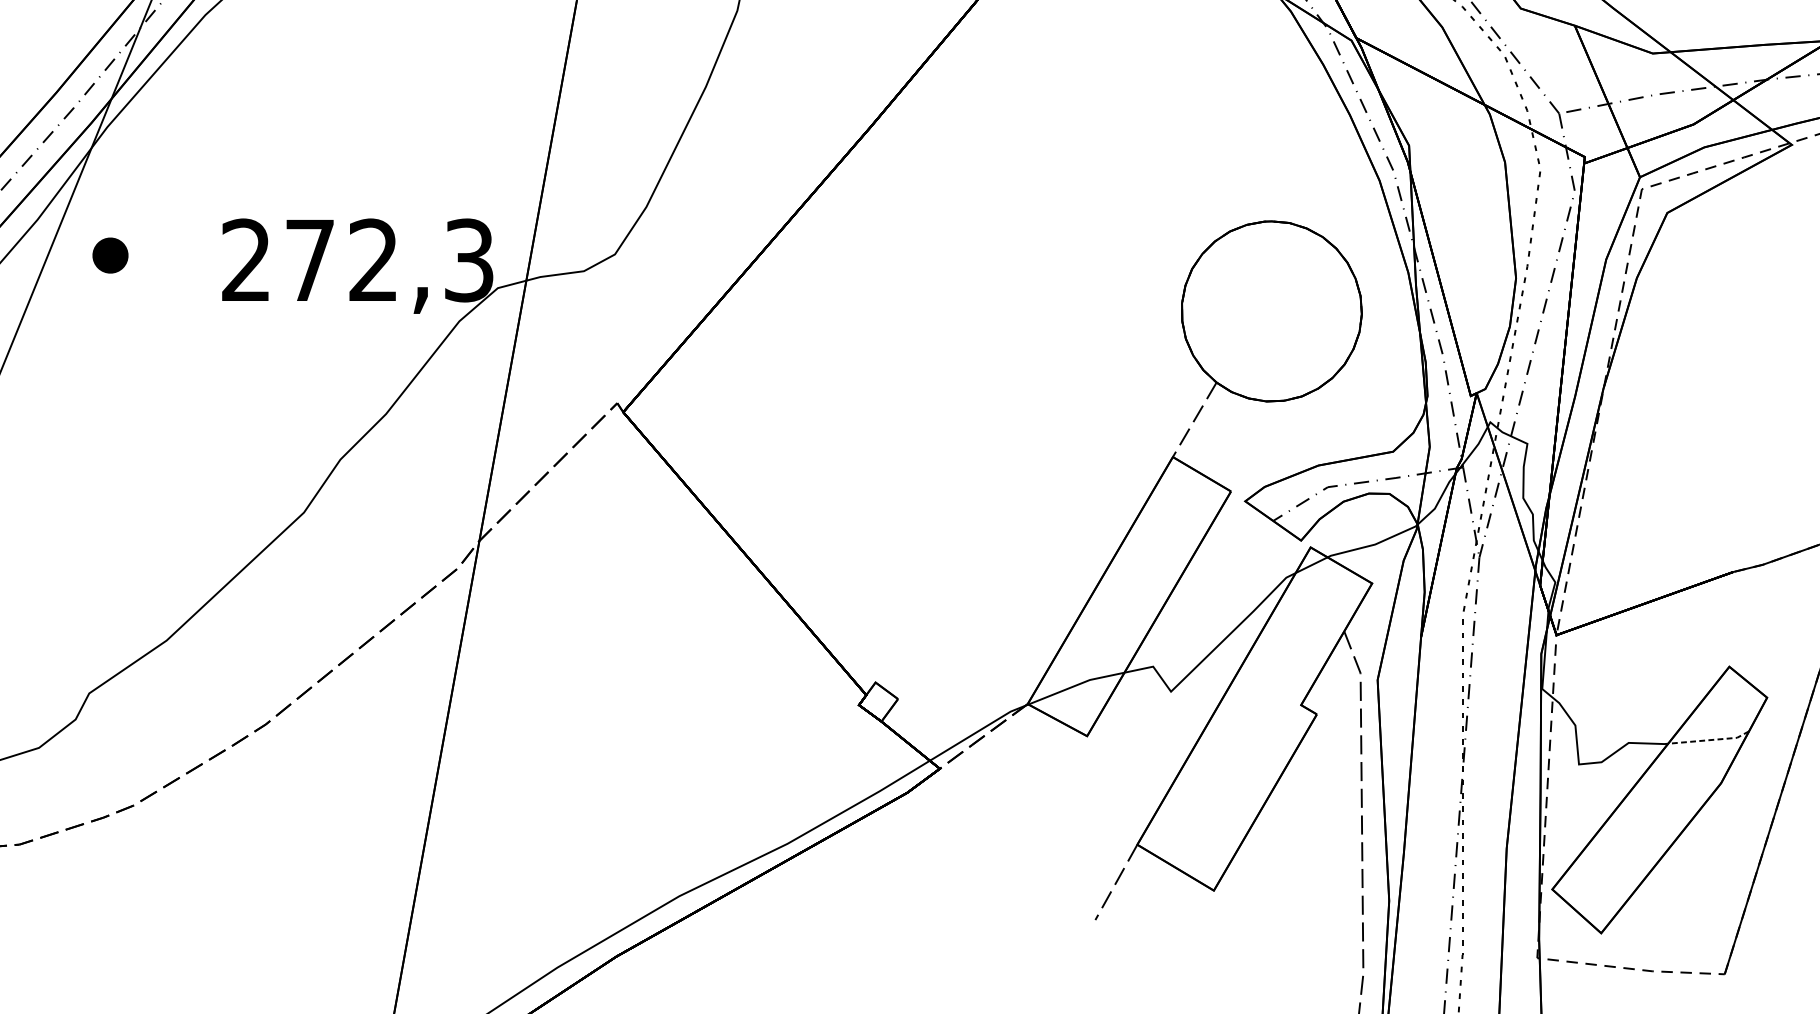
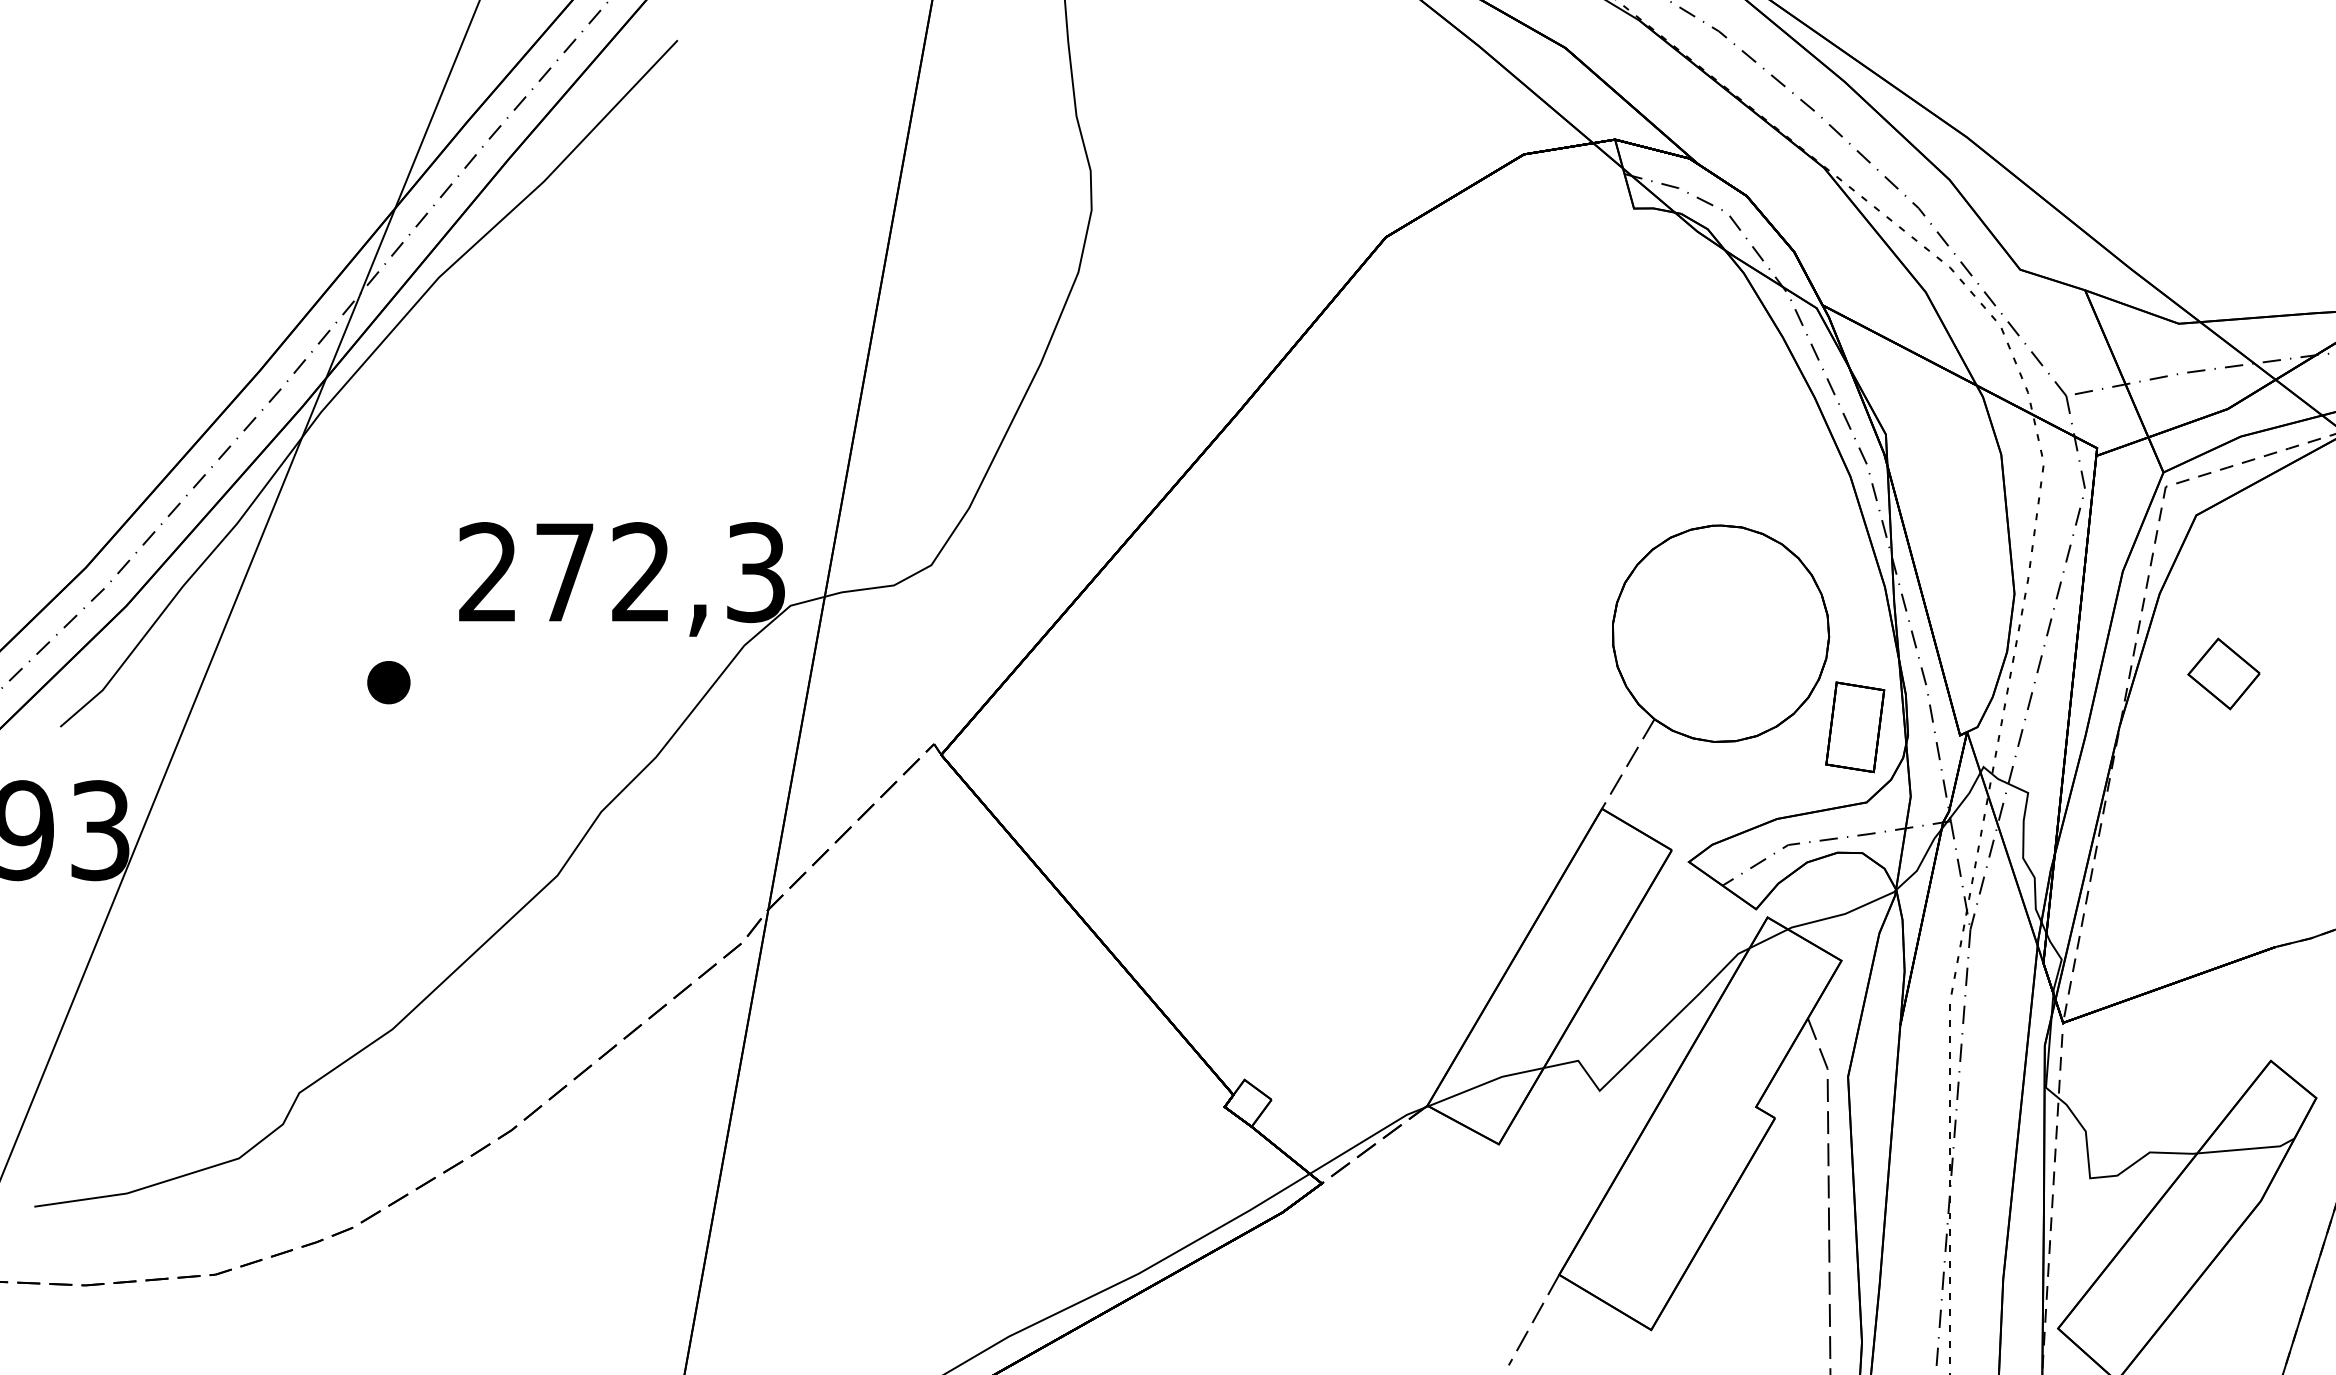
part: (110, 255) -> (388, 682), moved
part: (1689, 344) -> (2223, 673), added
part: (1383, 389) -> (1855, 727), added
line: (1709, 740) -> (2247, 1149), dashed -> solid

